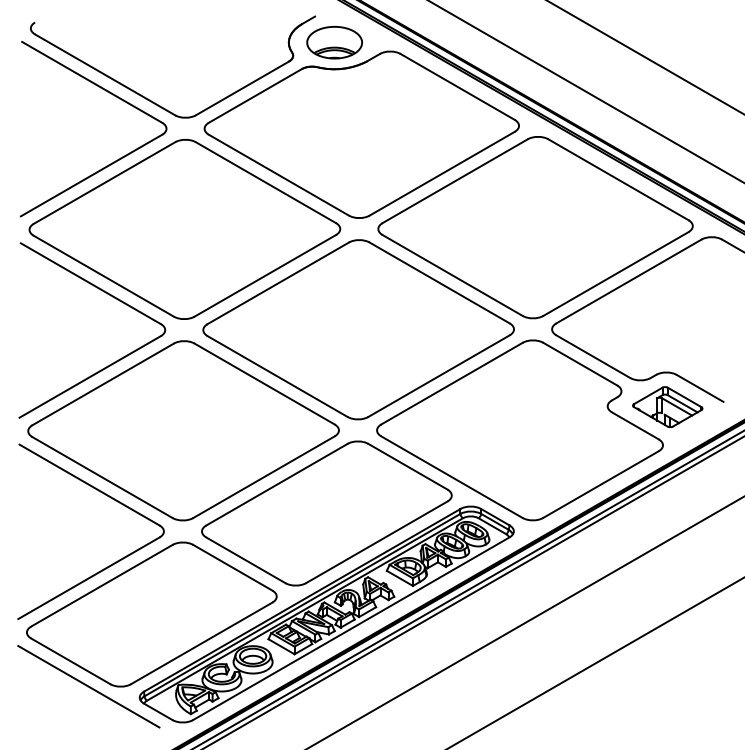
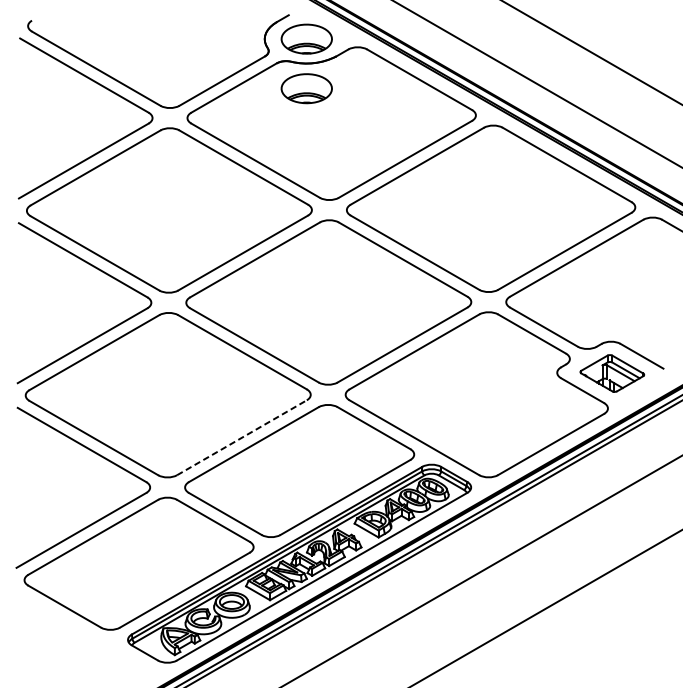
part: (334, 96) -> (306, 88), added
line: (264, 477) -> (242, 438), solid -> dashed
line: (88, 686) -> (80, 629), removed

